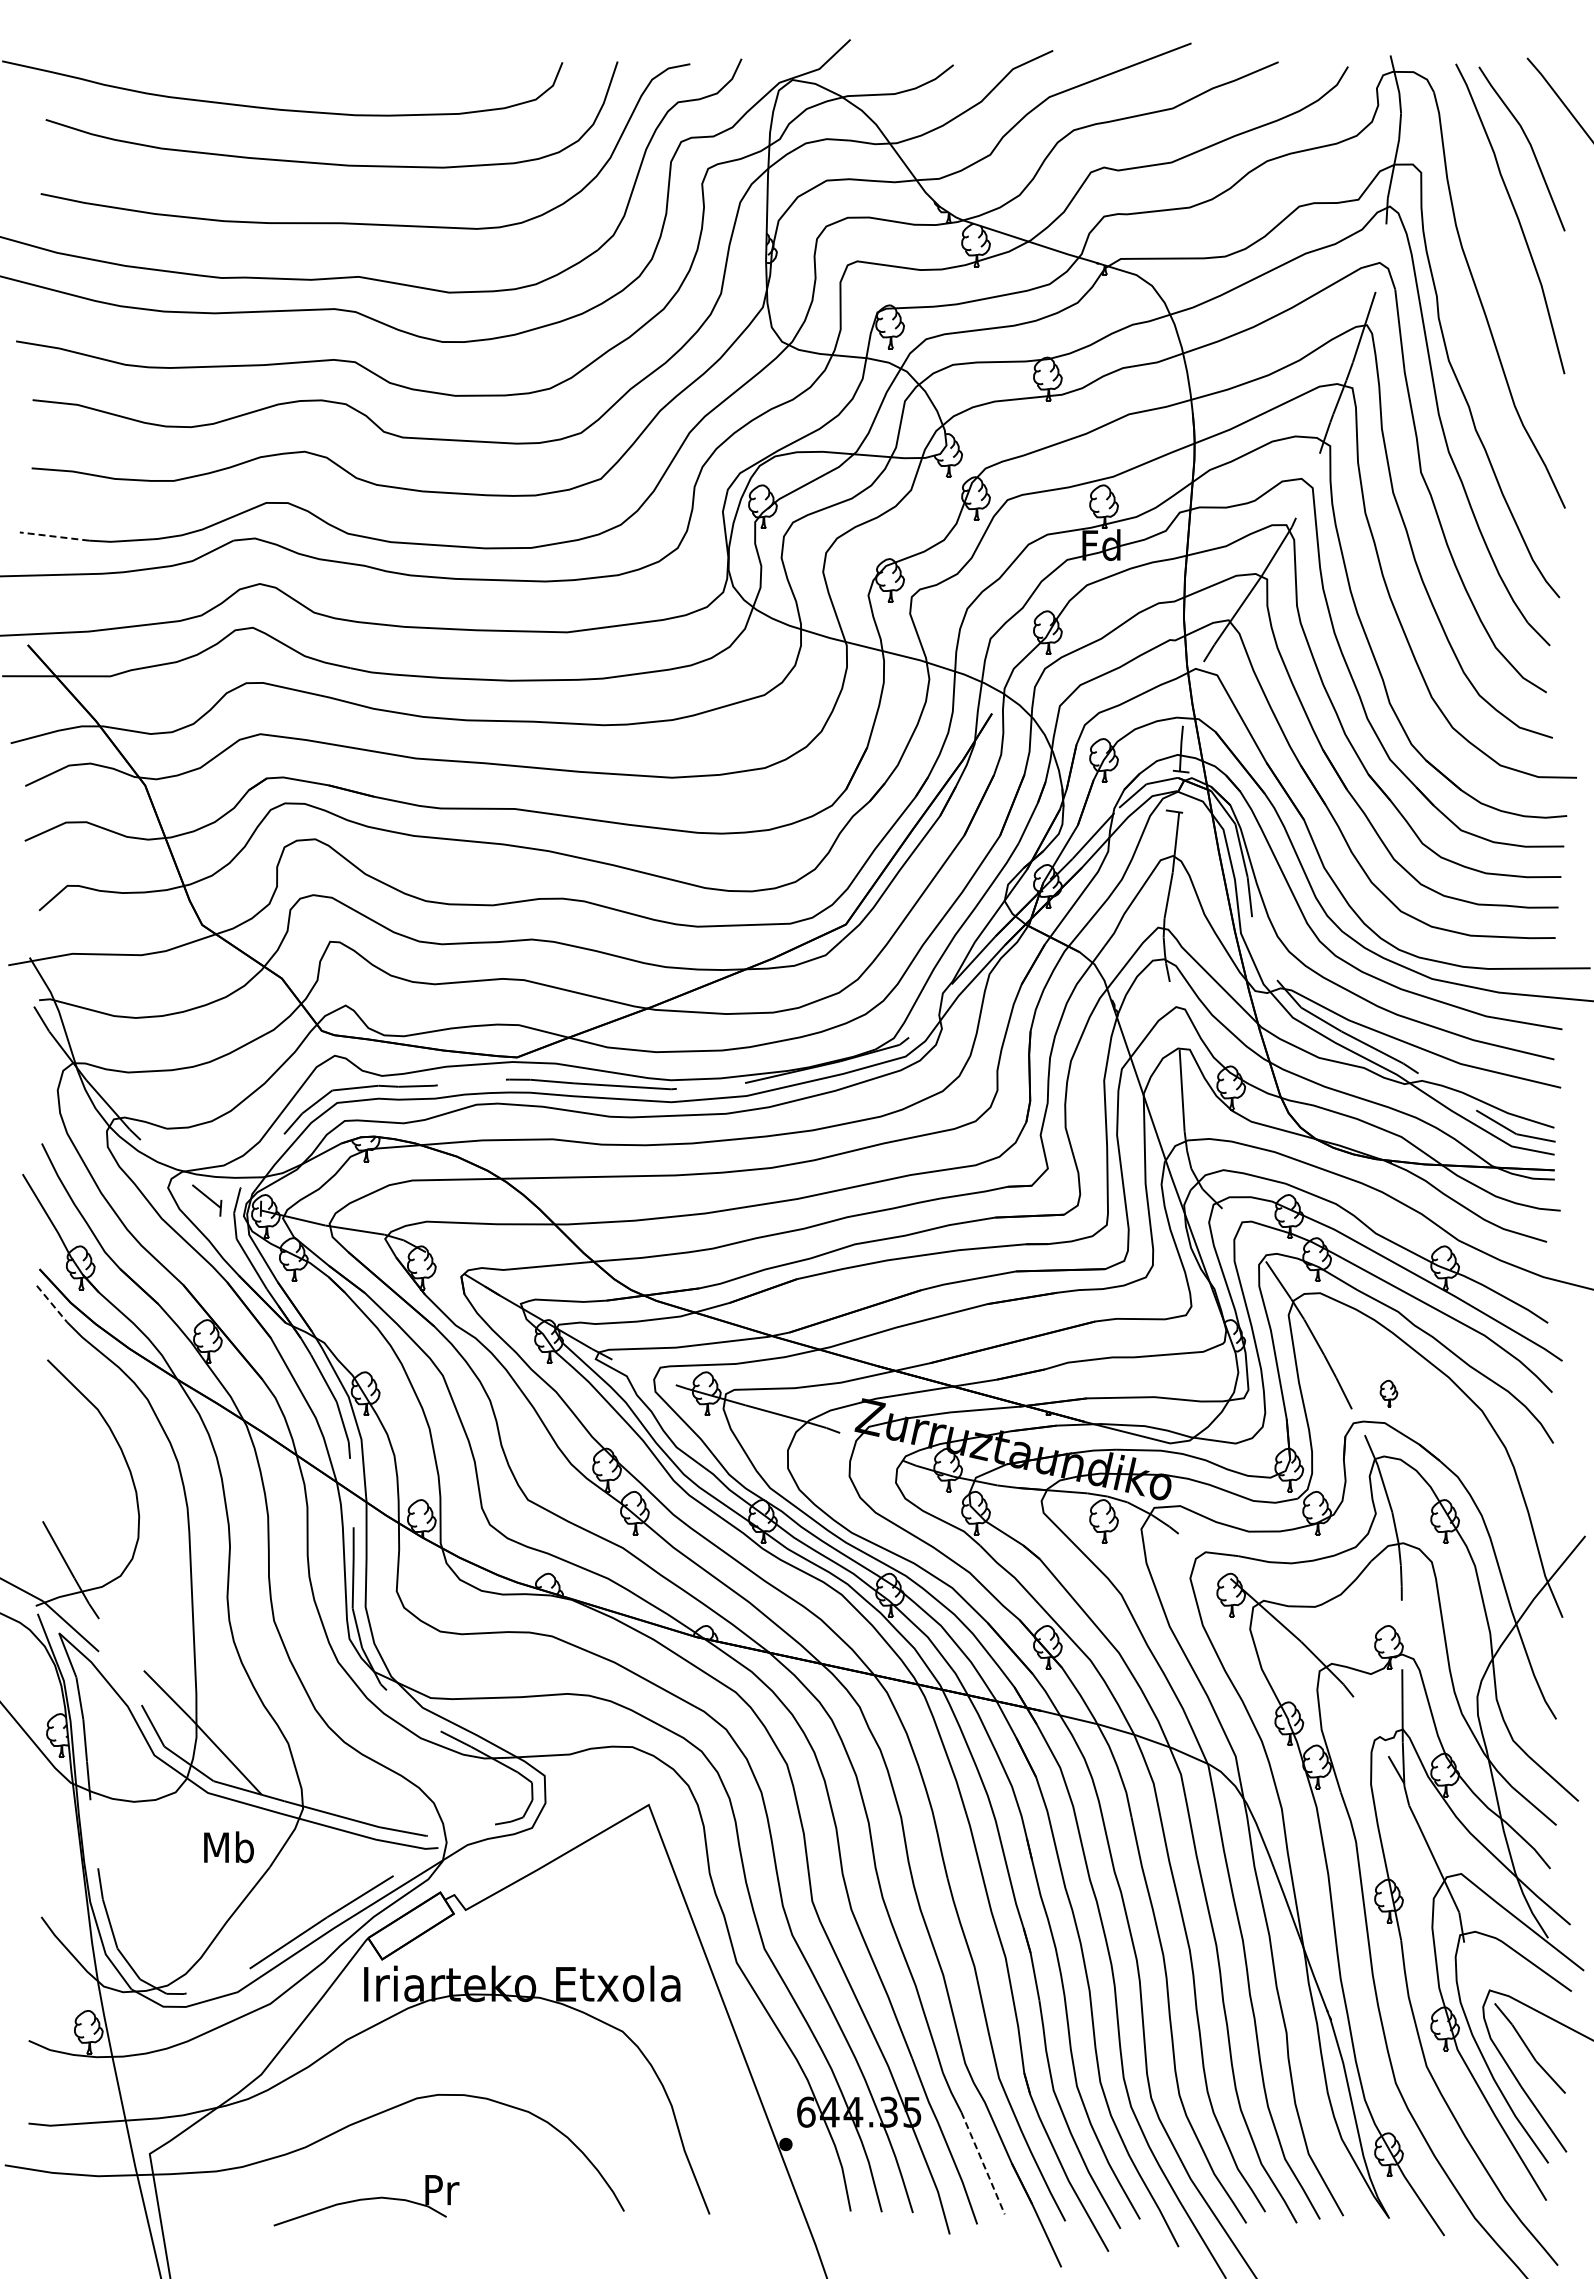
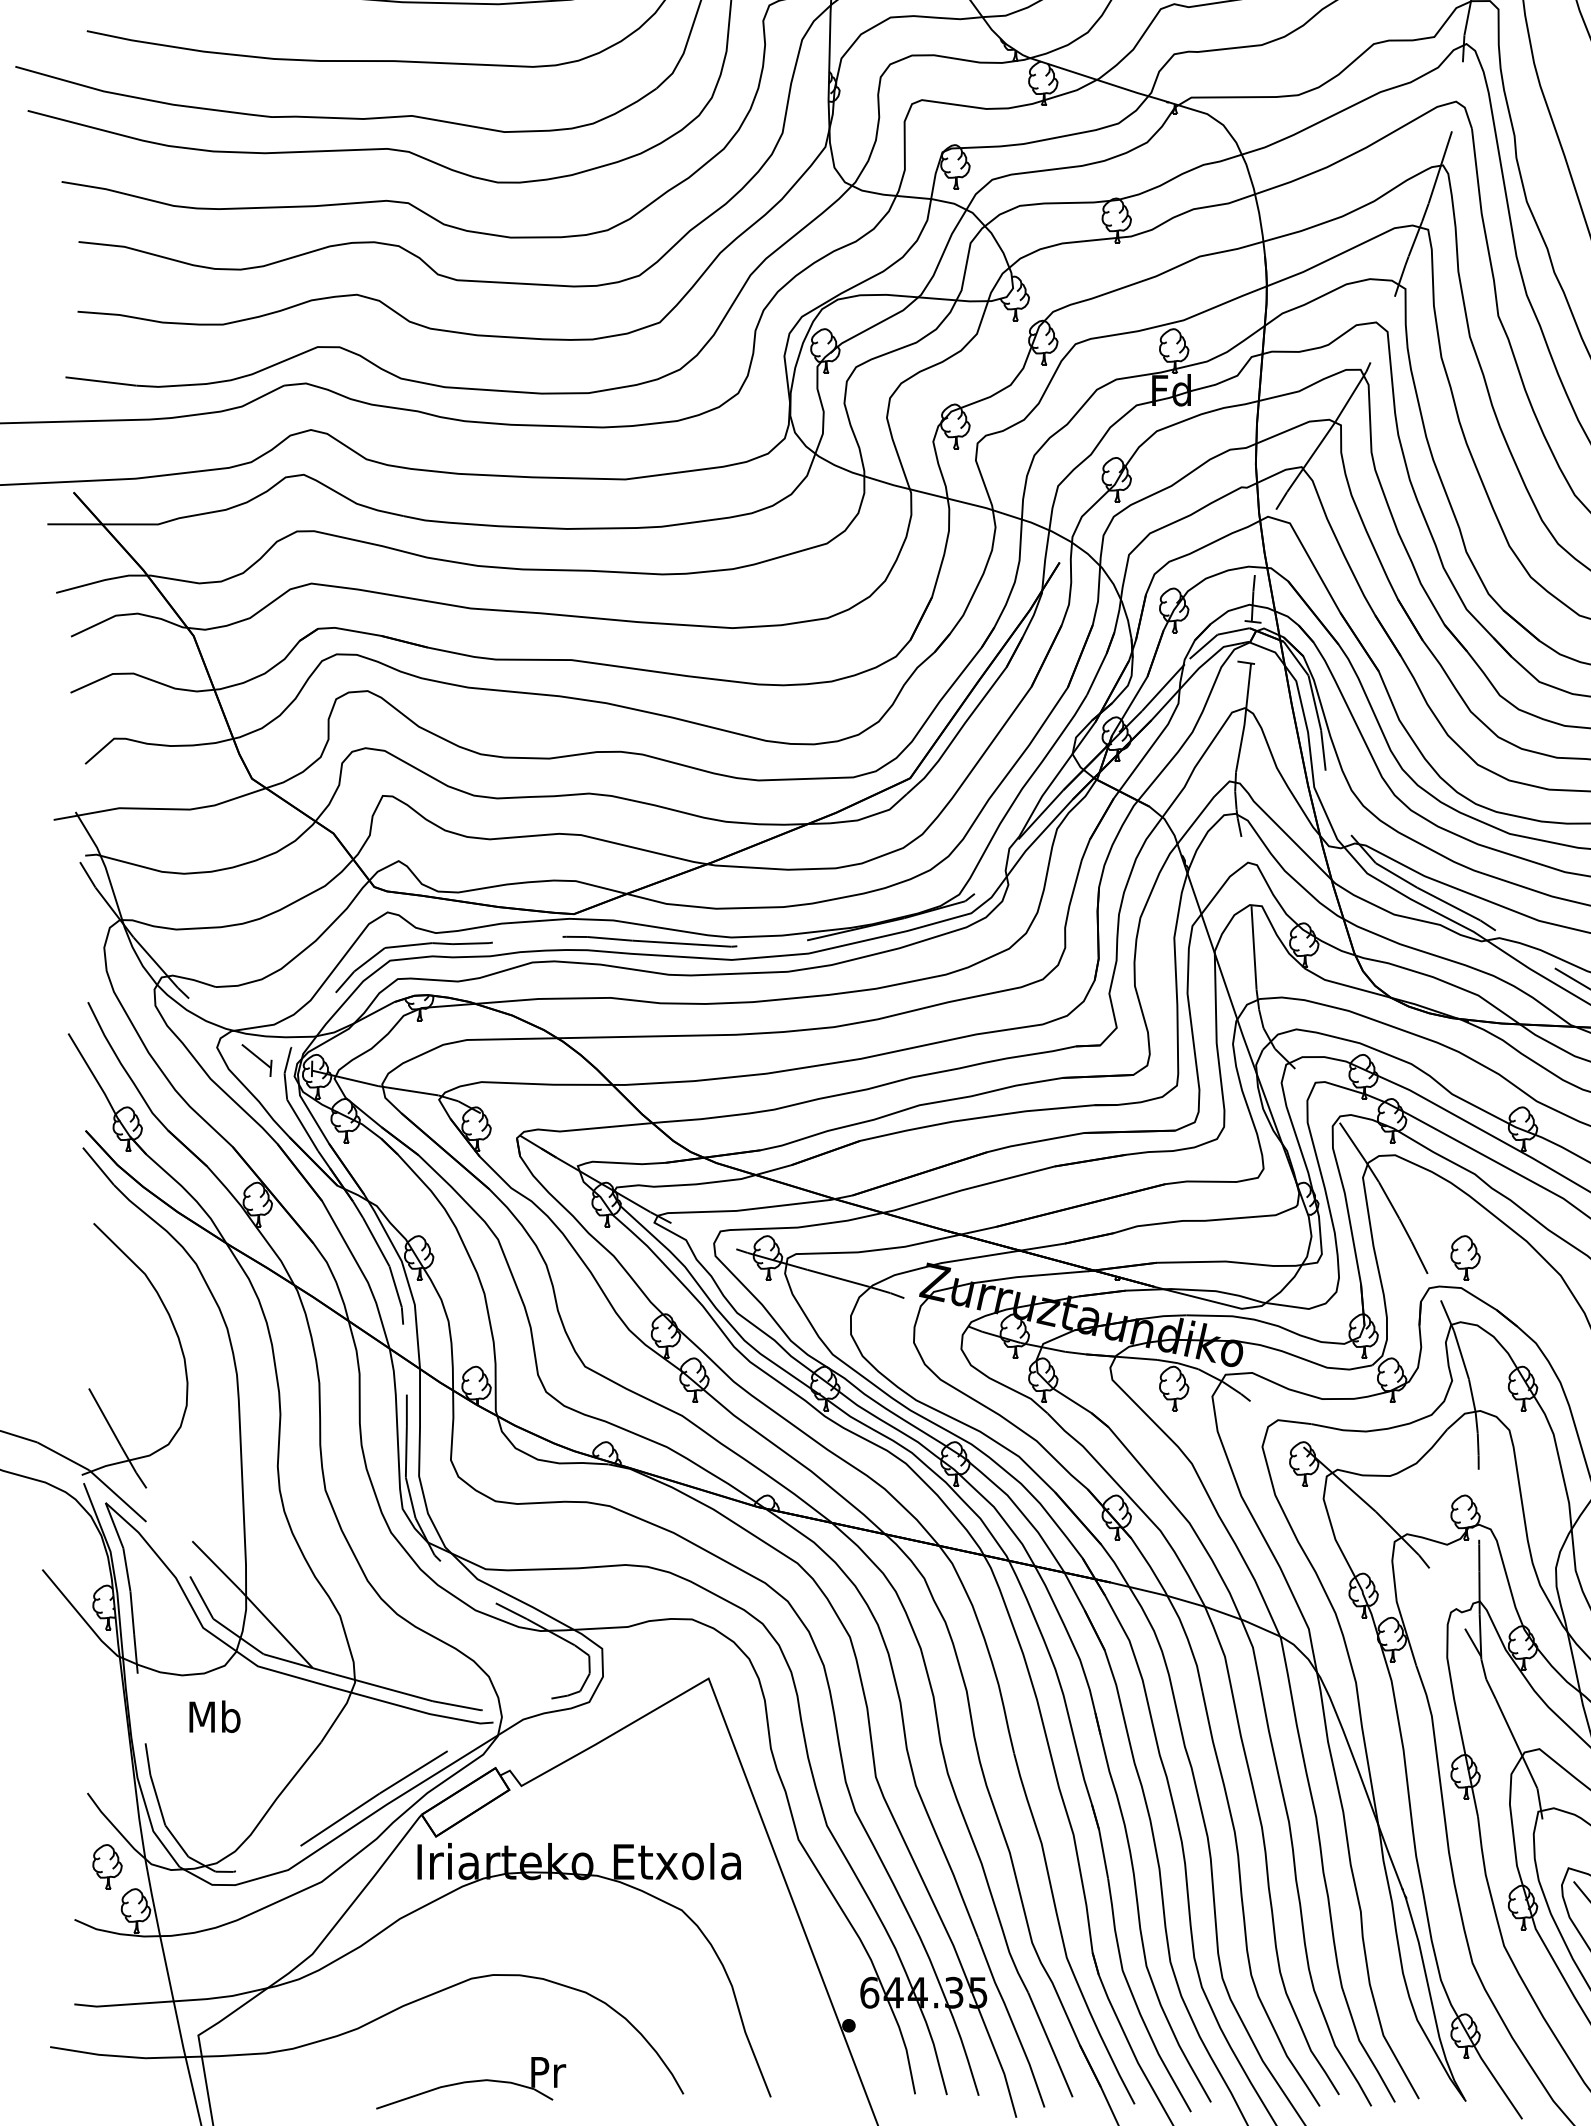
line: (54, 536) -> (100, 381), dashed -> solid
line: (52, 1304) -> (98, 1166), dashed -> solid
part: (1388, 1393) -> (1465, 1257), size x1.67
text: (228, 1847) -> (214, 1716), moved
part: (60, 1988) -> (107, 1866), added
line: (983, 2163) -> (1050, 2045), dashed -> solid
part: (366, 2200) -> (471, 2083), moved

